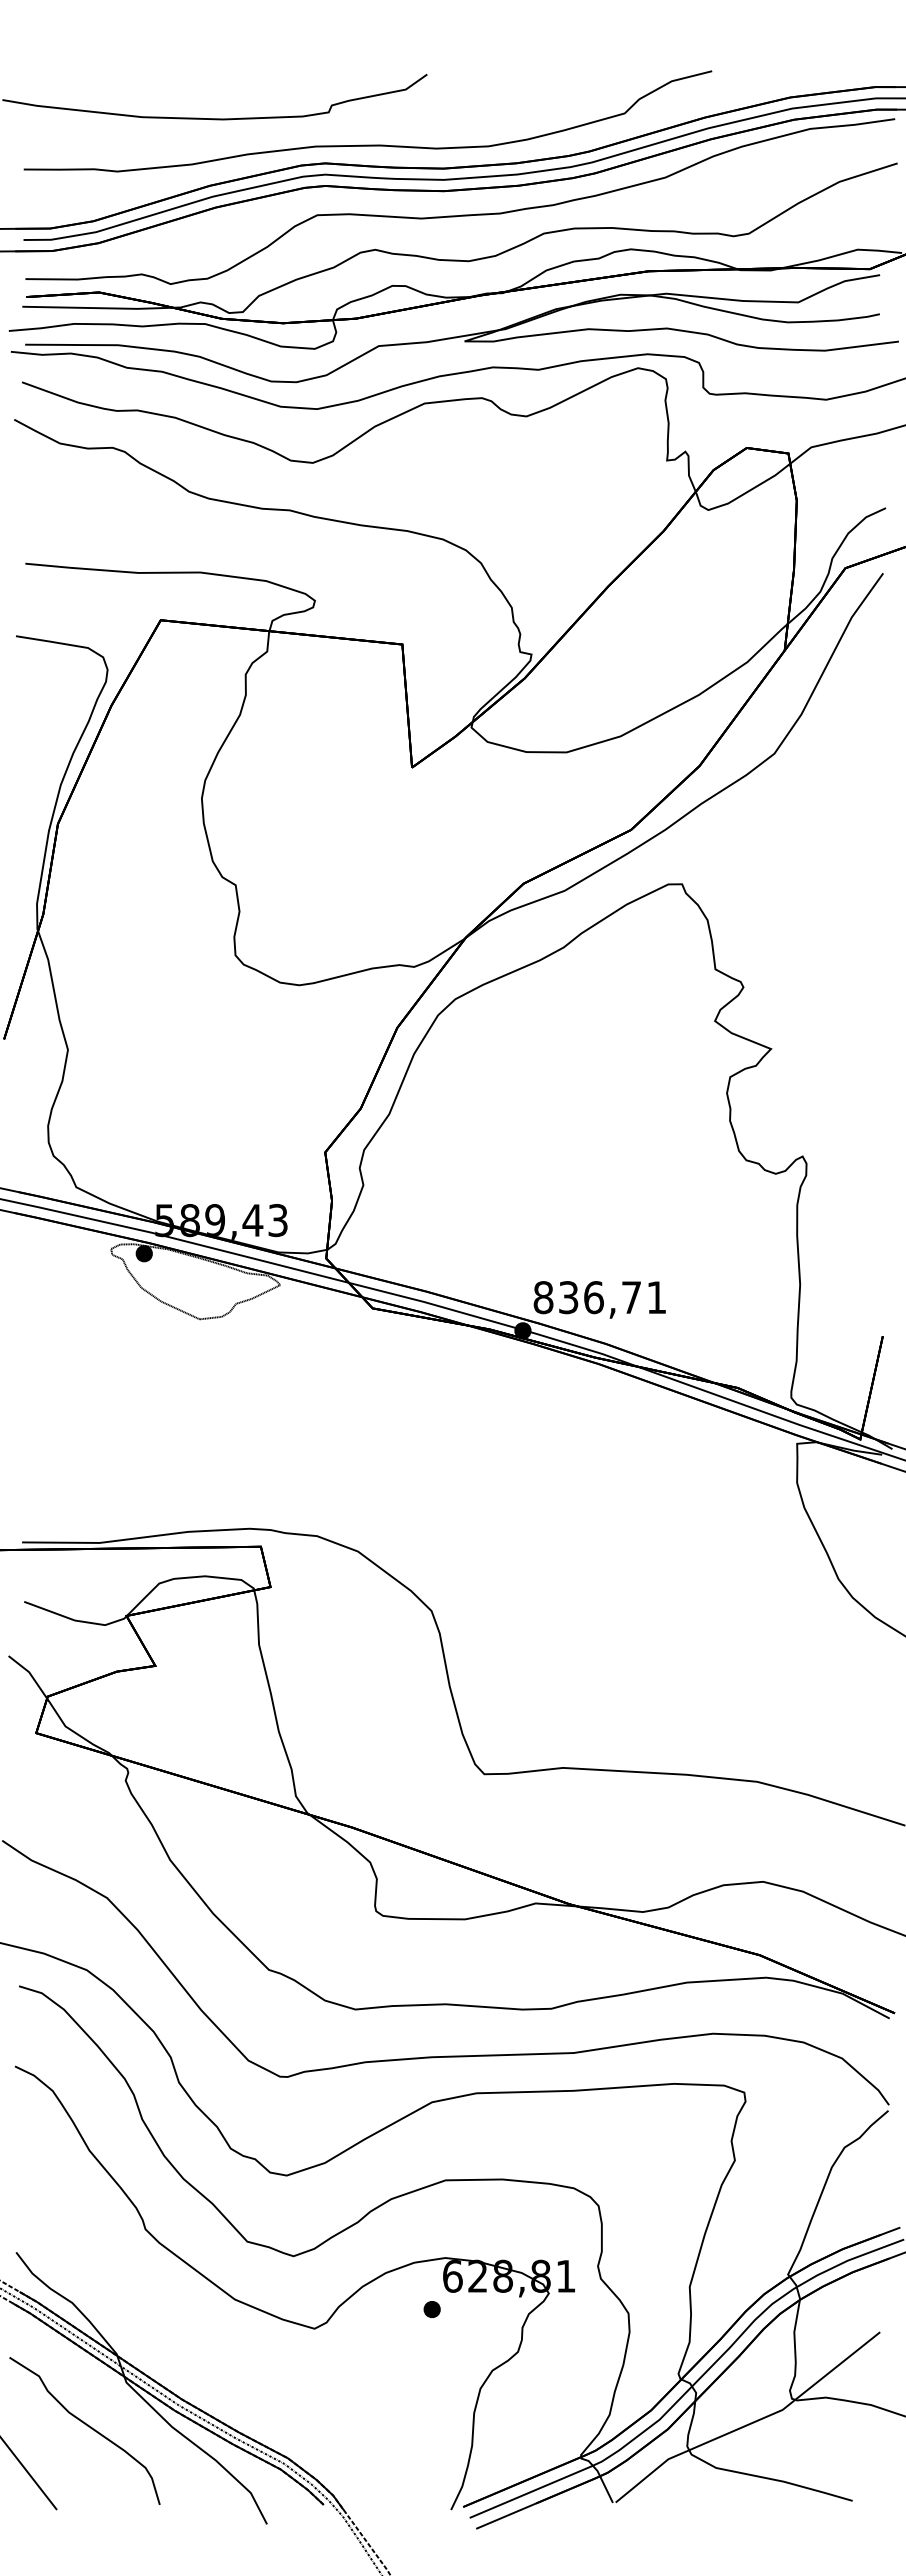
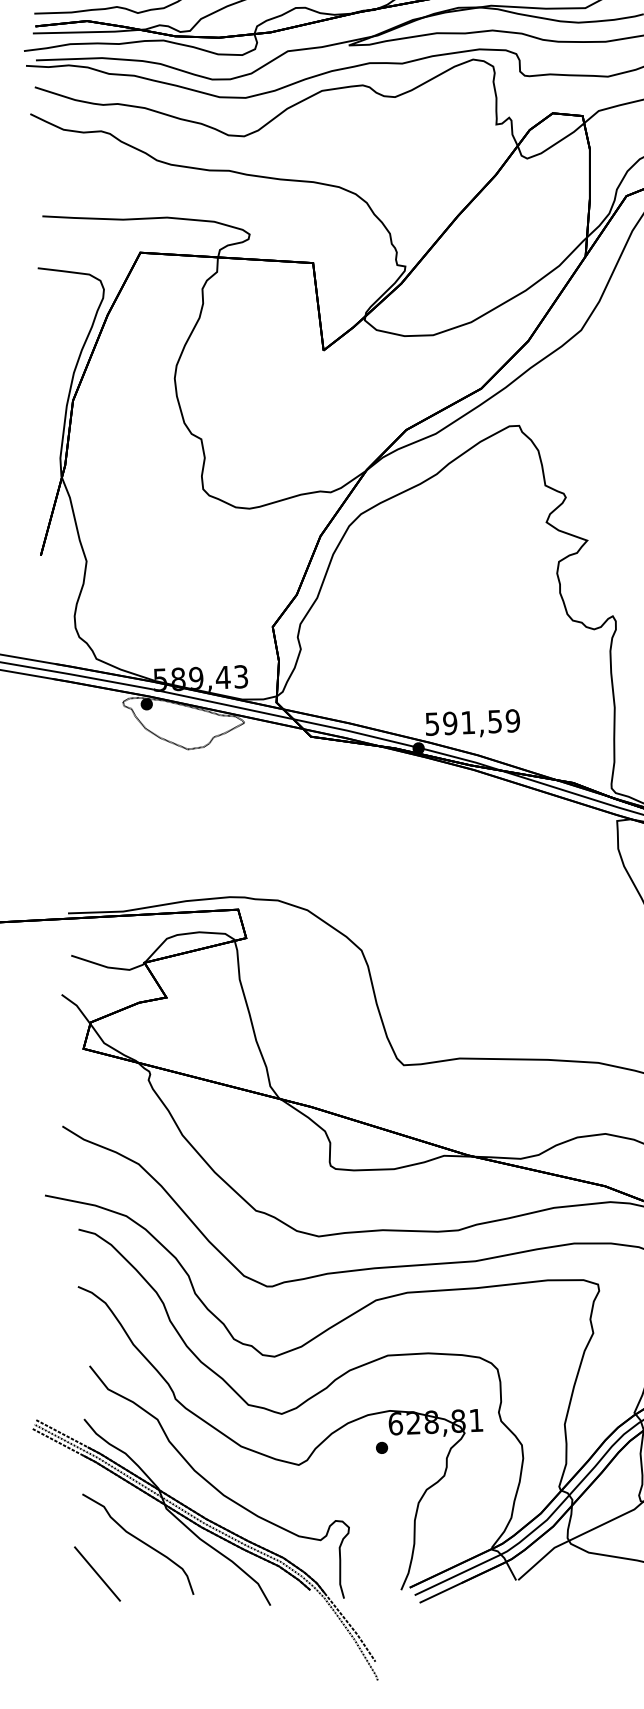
text: (599, 1297) -> (472, 722), 836,71 -> 591,59
curve: (196, 2355) -> (215, 1487), added

